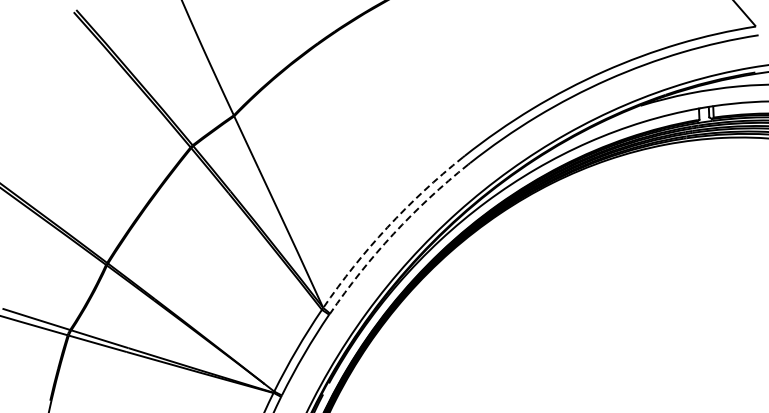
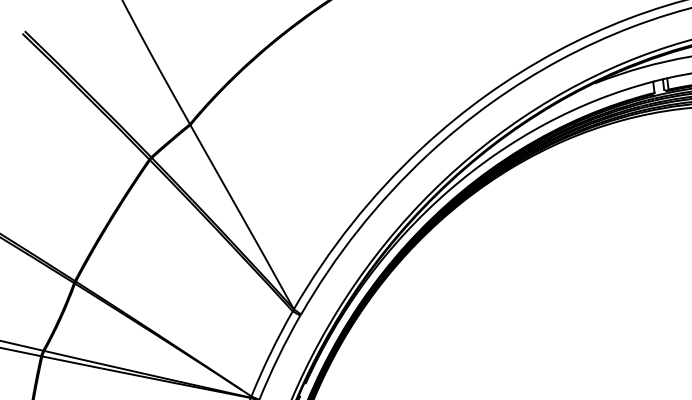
arc: (387, 227) -> (351, 224), dashed -> solid
arc: (393, 234) -> (358, 230), dashed -> solid

